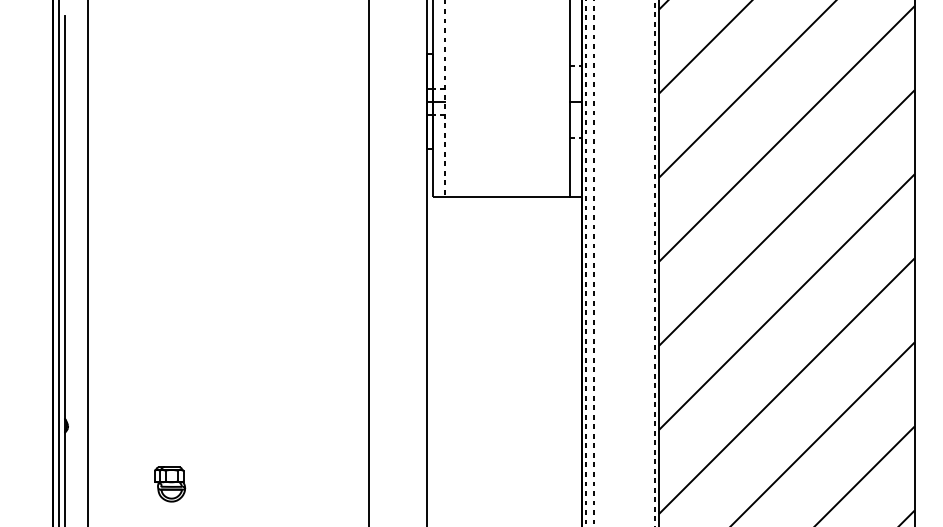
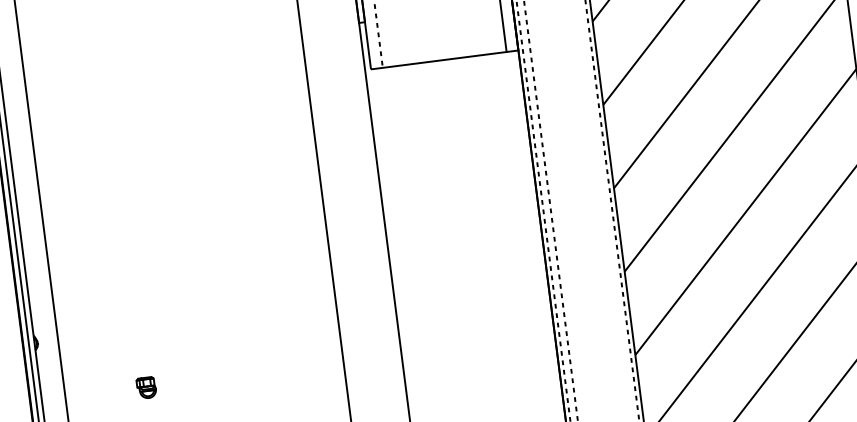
part: (170, 484) -> (146, 387), size x0.6

